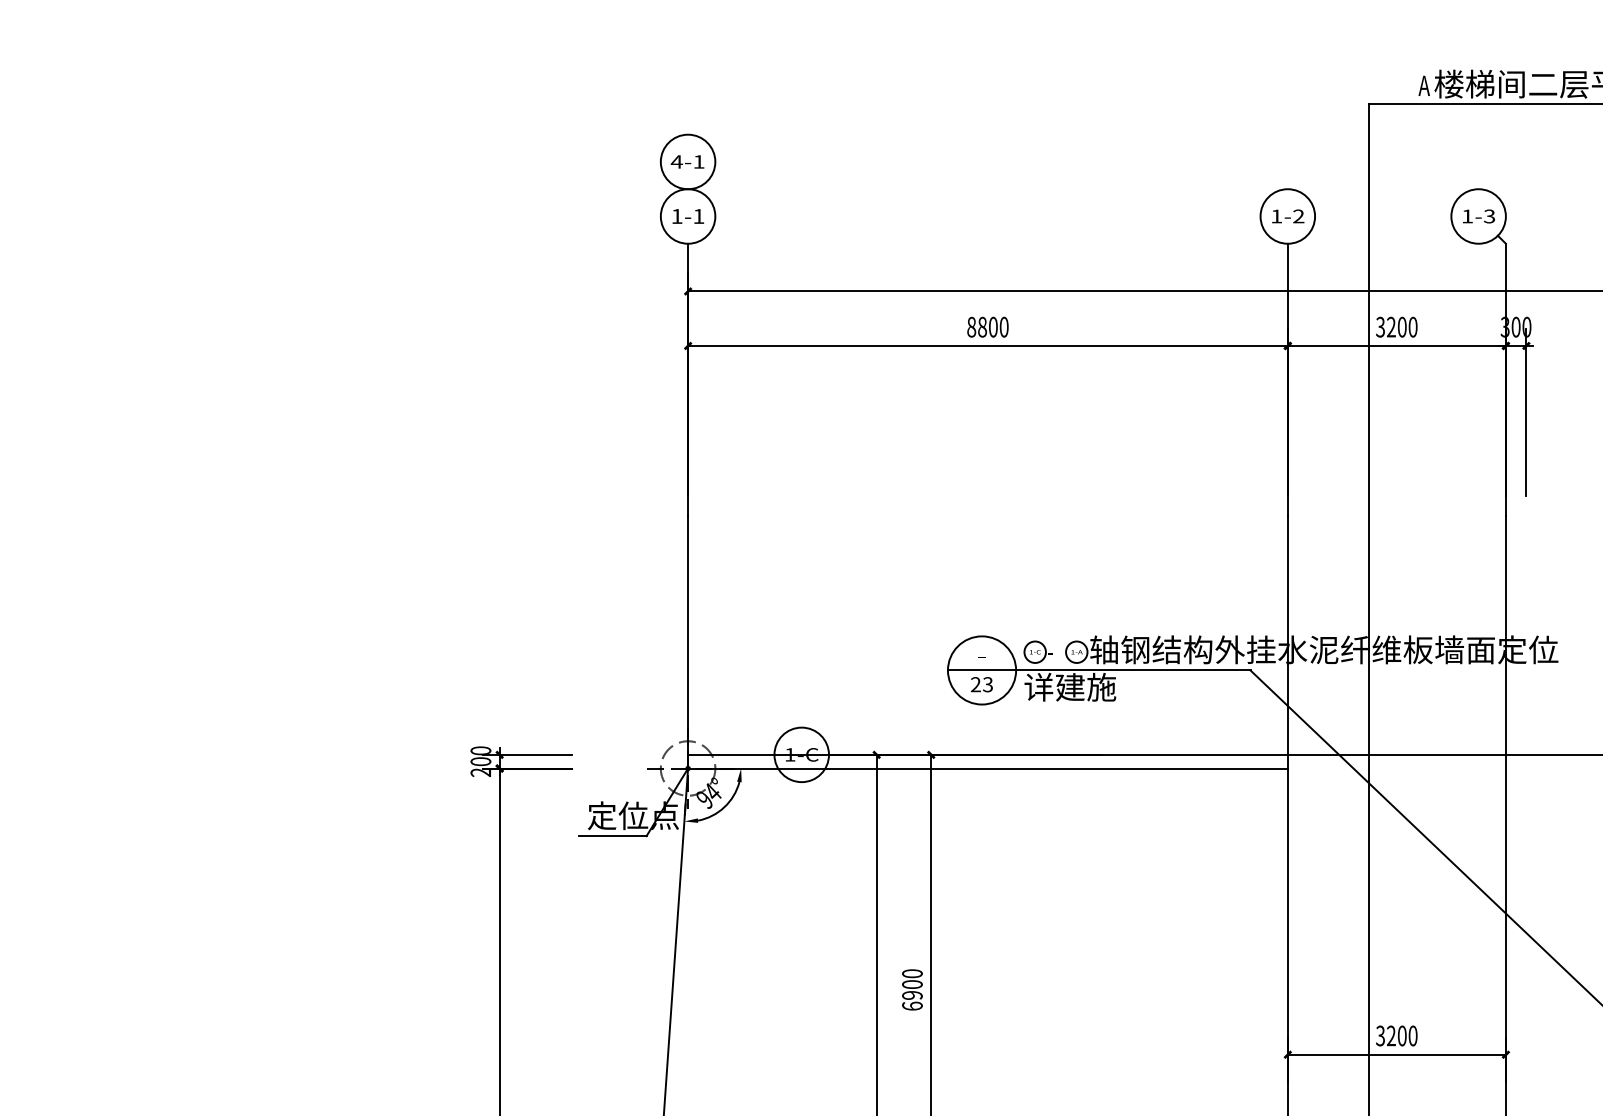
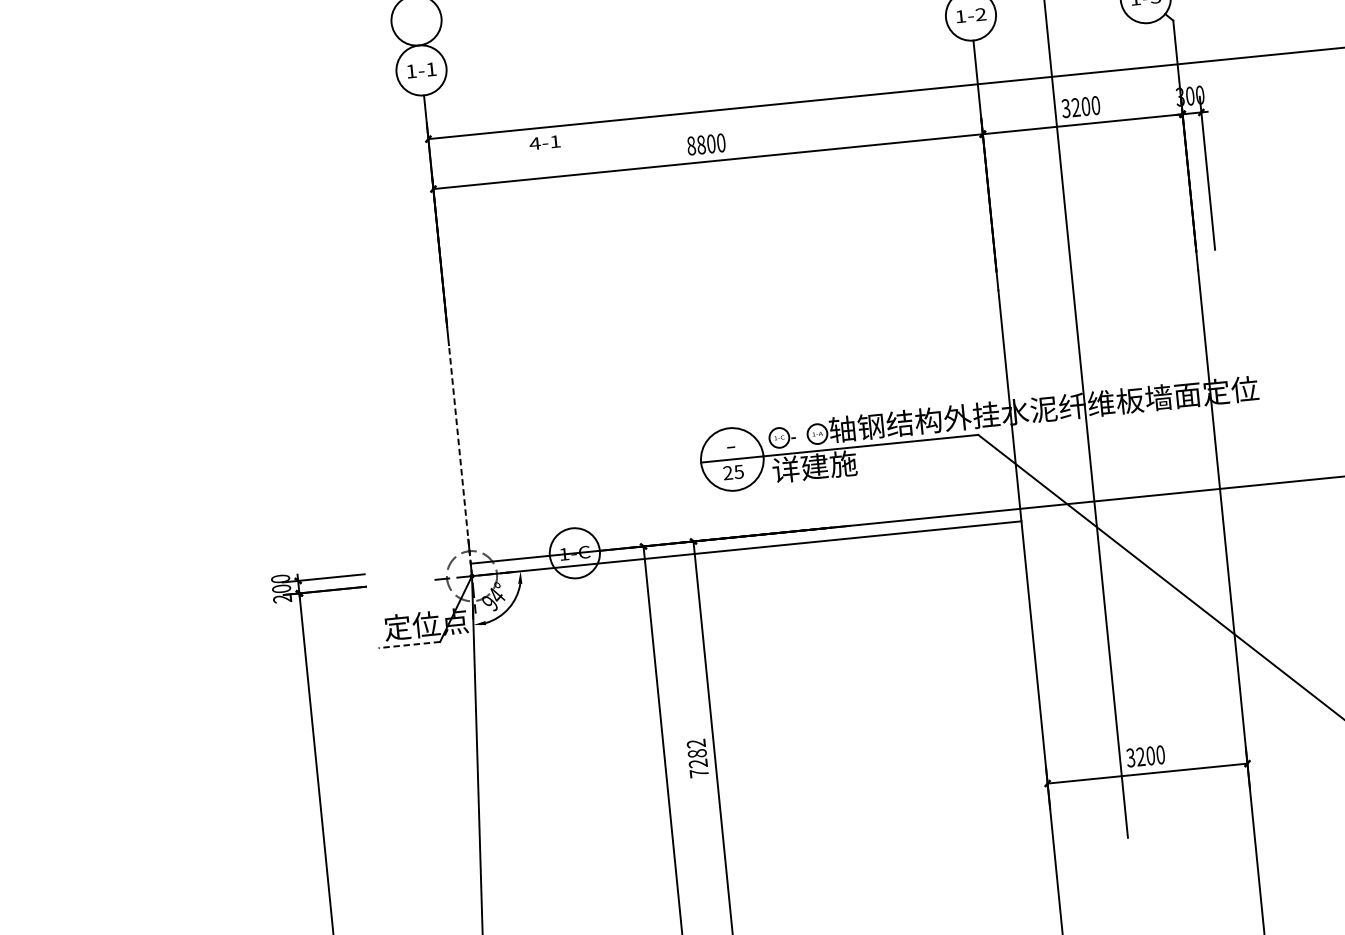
text: (687, 161) -> (544, 142), moved
line: (688, 641) -> (460, 459), solid -> dashed
text: (987, 684) -> (738, 471), 23 -> 25
line: (612, 836) -> (408, 645), solid -> dashed
text: (912, 989) -> (697, 758), 6900 -> 7282

